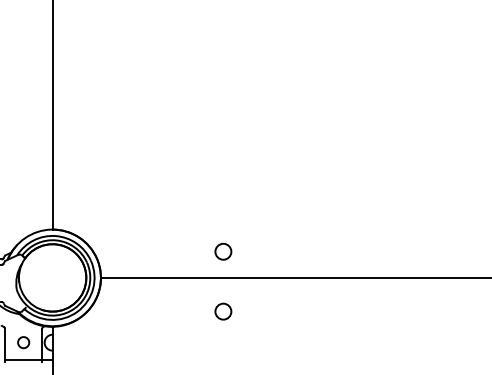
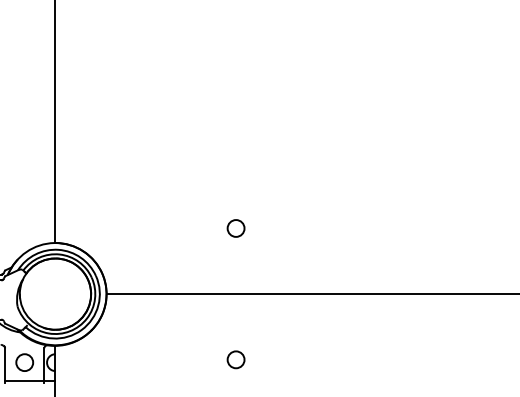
circle: (222, 251) -> (235, 228), moved
circle: (222, 311) -> (235, 359), moved
circle: (23, 342) -> (24, 362), size x1.43

